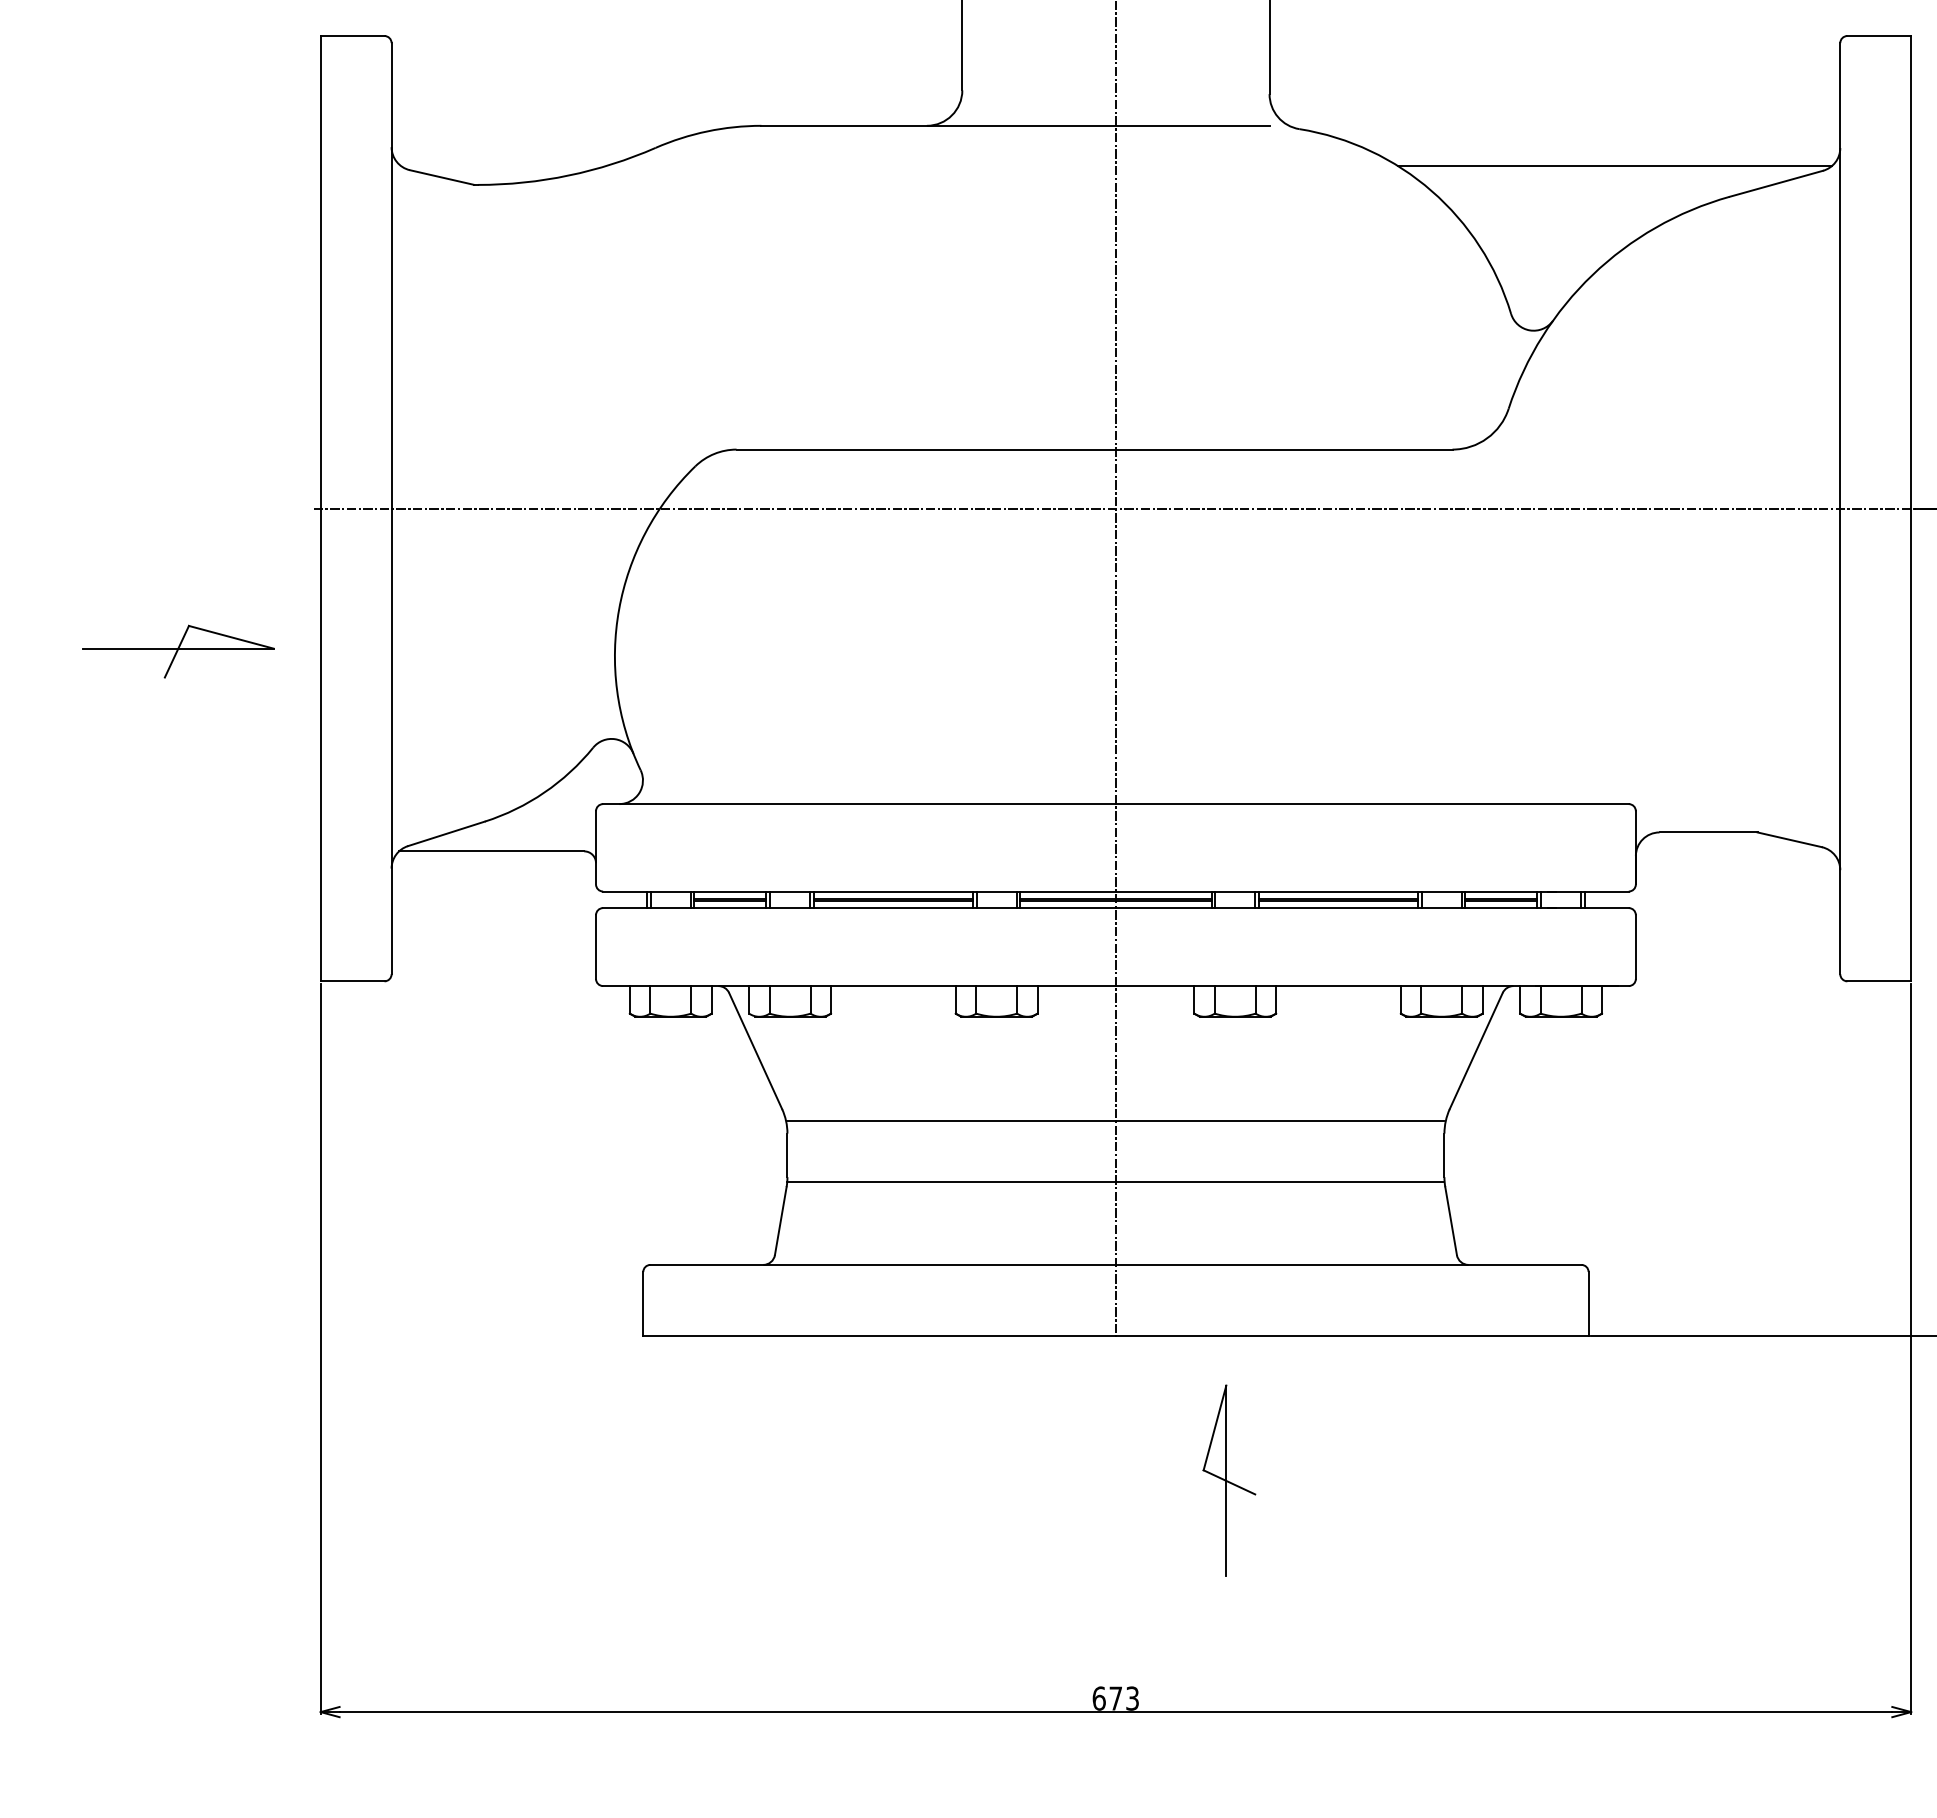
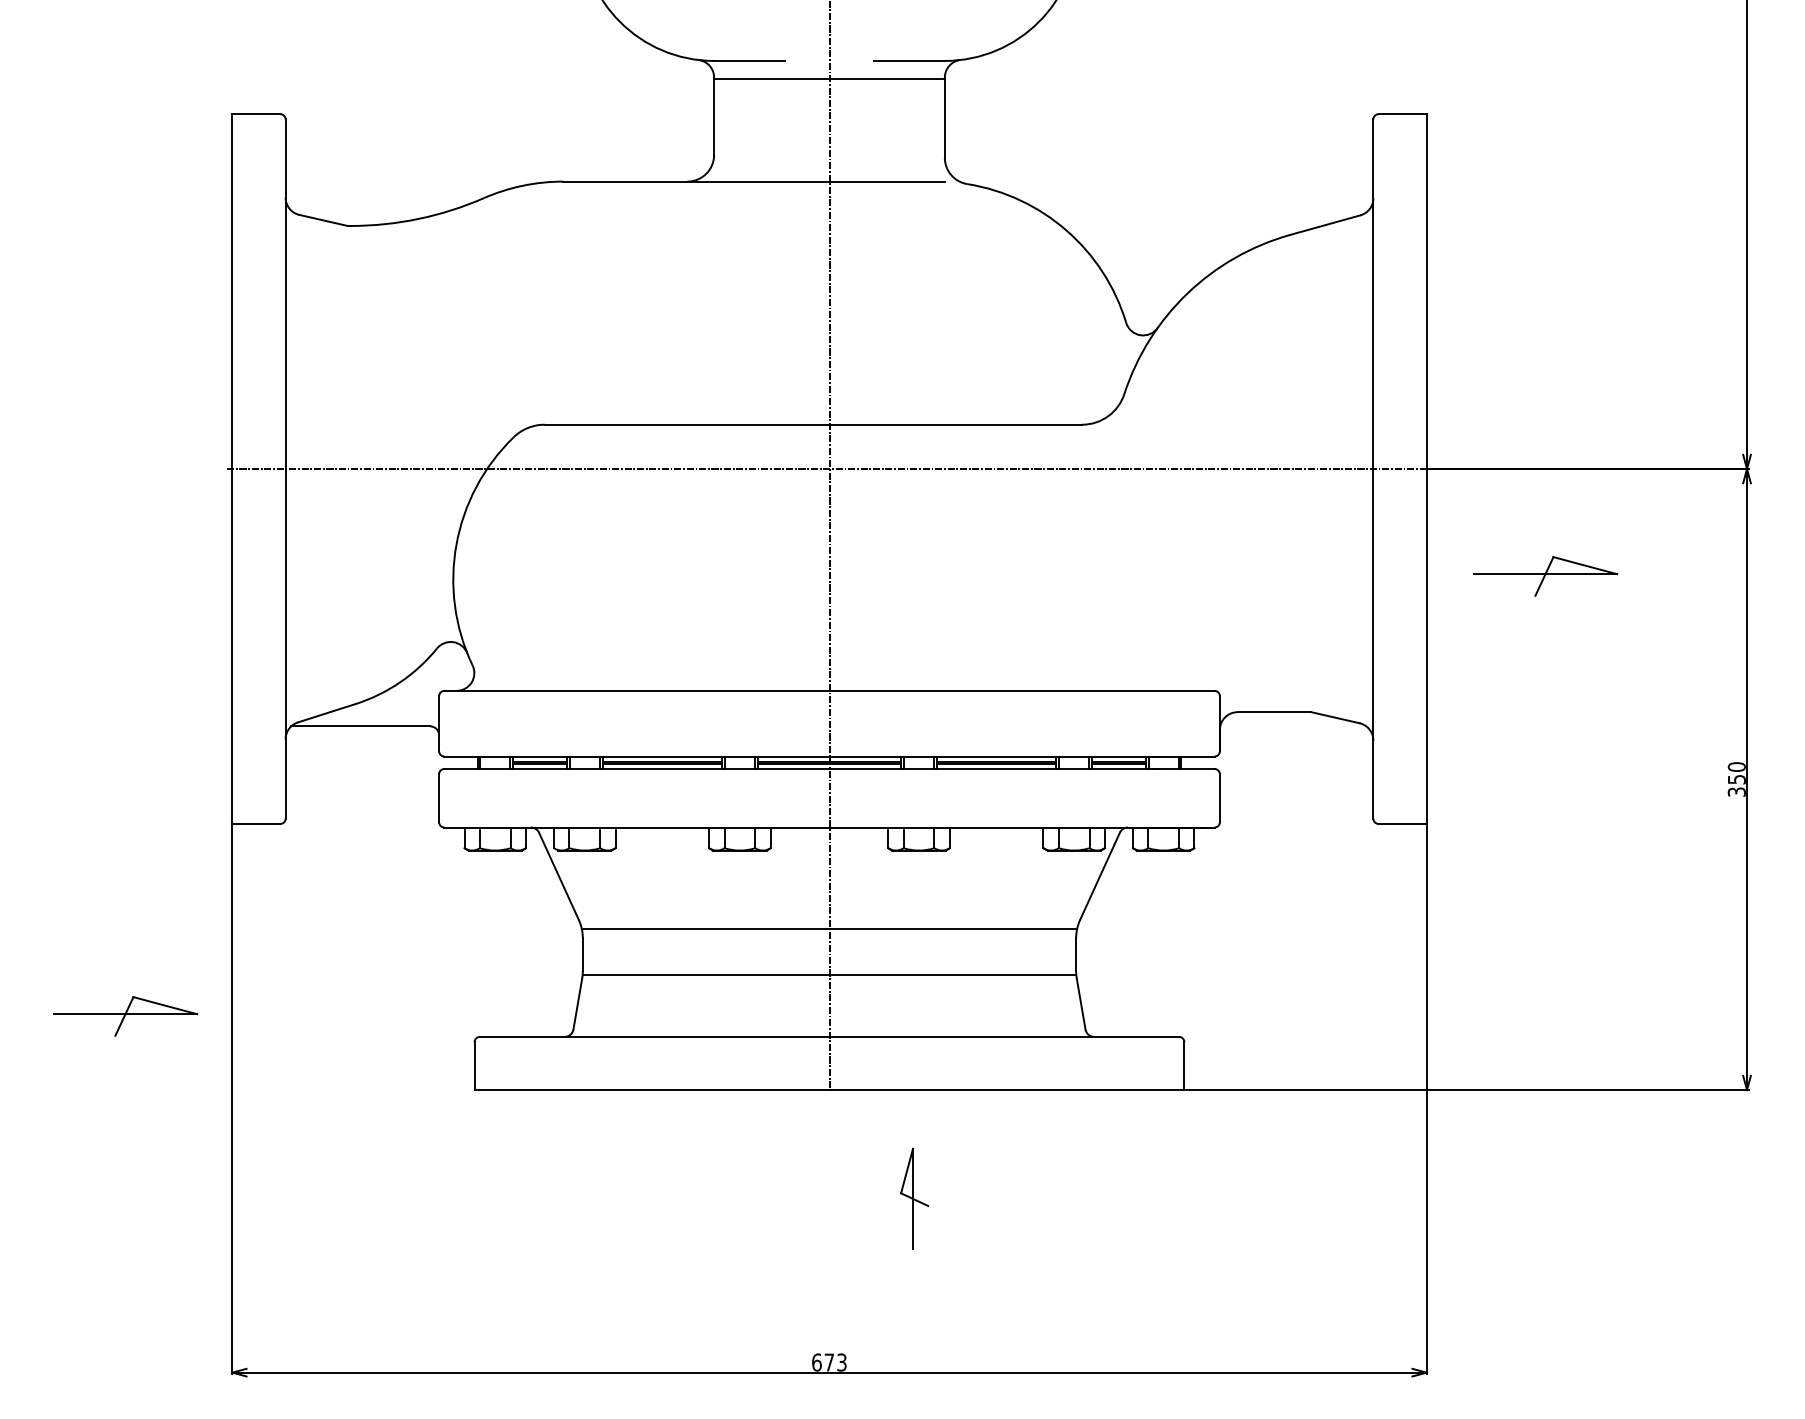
line: (1615, 165) -> (1204, 211), removed
part: (178, 651) -> (125, 1016), moved
part: (1229, 1480) -> (914, 1198), size x0.7

